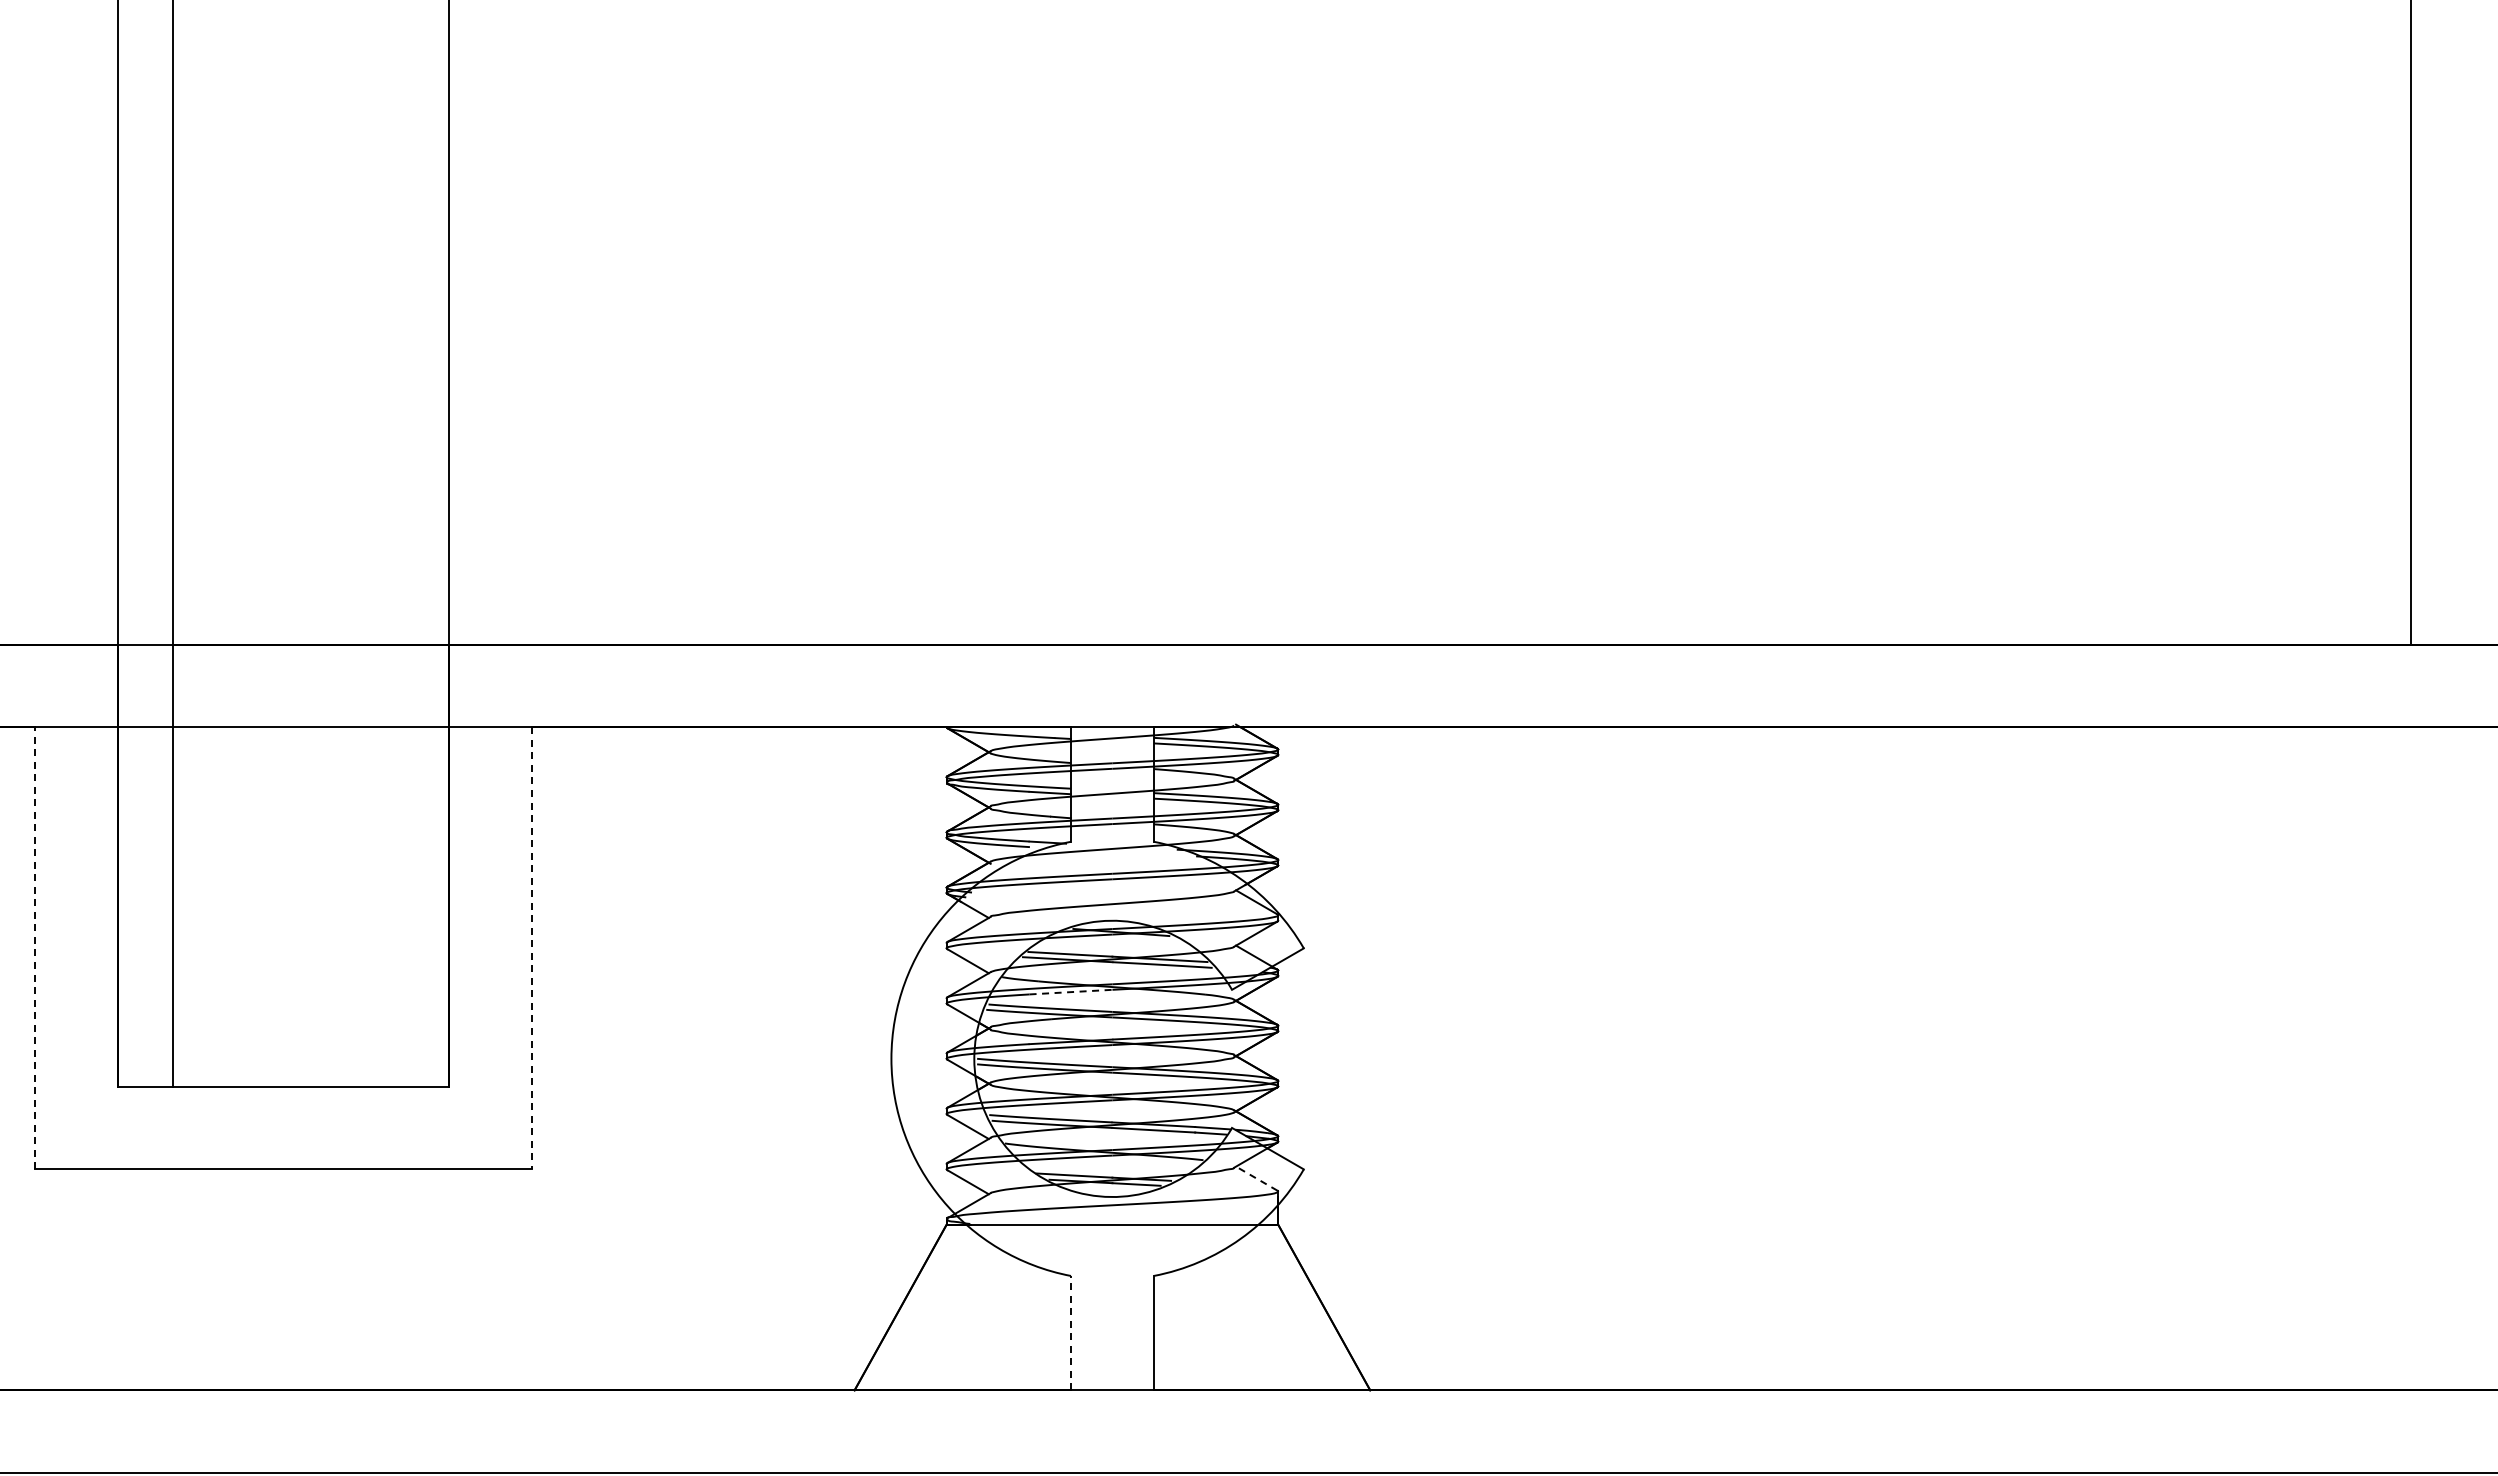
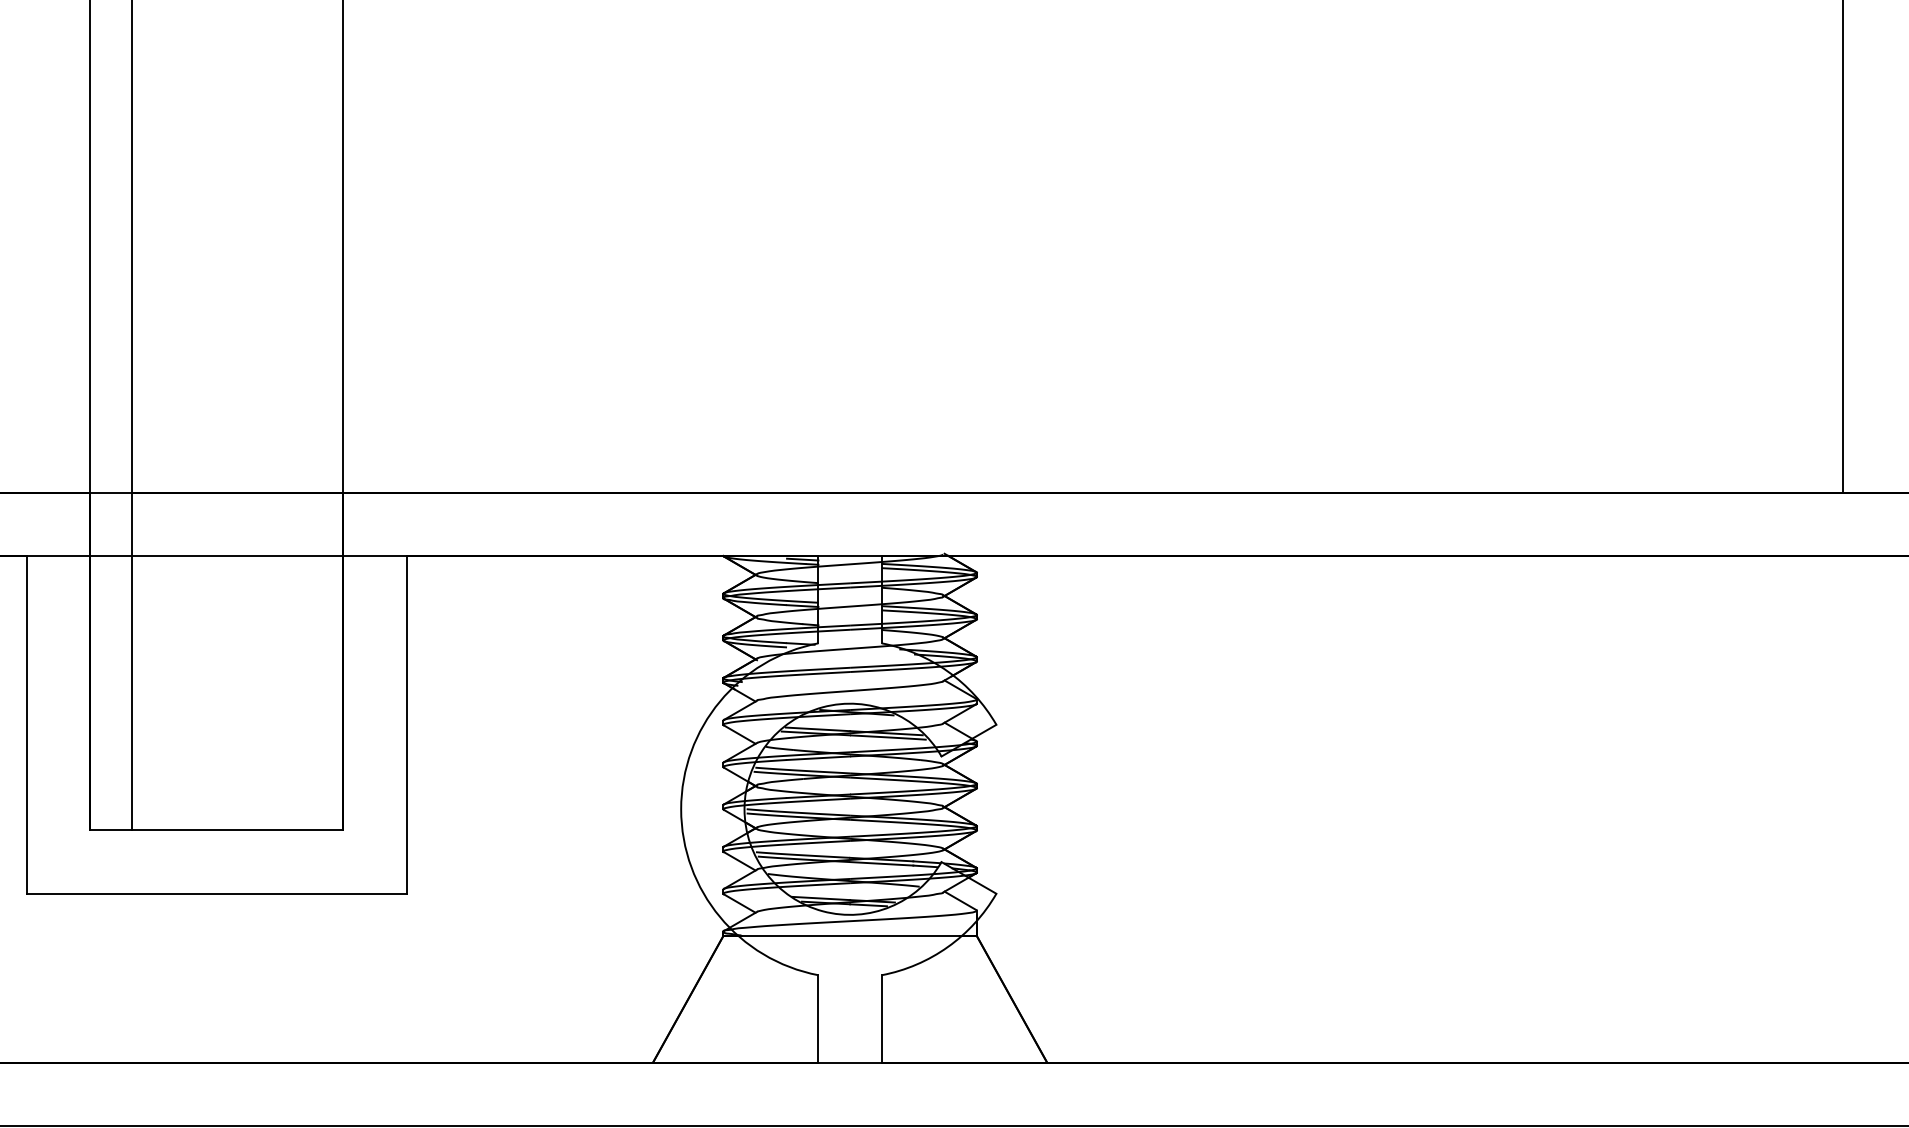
line: (1050, 732) -> (802, 559), added
line: (35, 948) -> (26, 724), dashed -> solid
line: (532, 948) -> (406, 724), dashed -> solid
line: (1071, 992) -> (818, 758), dashed -> solid
line: (1256, 1178) -> (960, 900), dashed -> solid
line: (1071, 1332) -> (818, 1018), dashed -> solid

